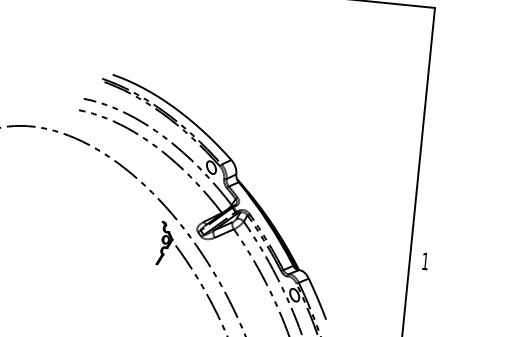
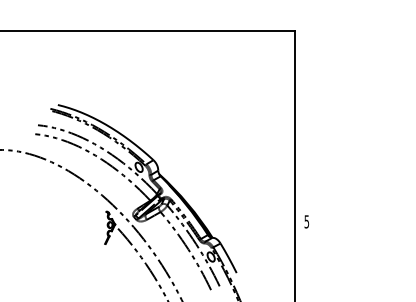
text: (424, 260) -> (306, 221), 1 -> 5

